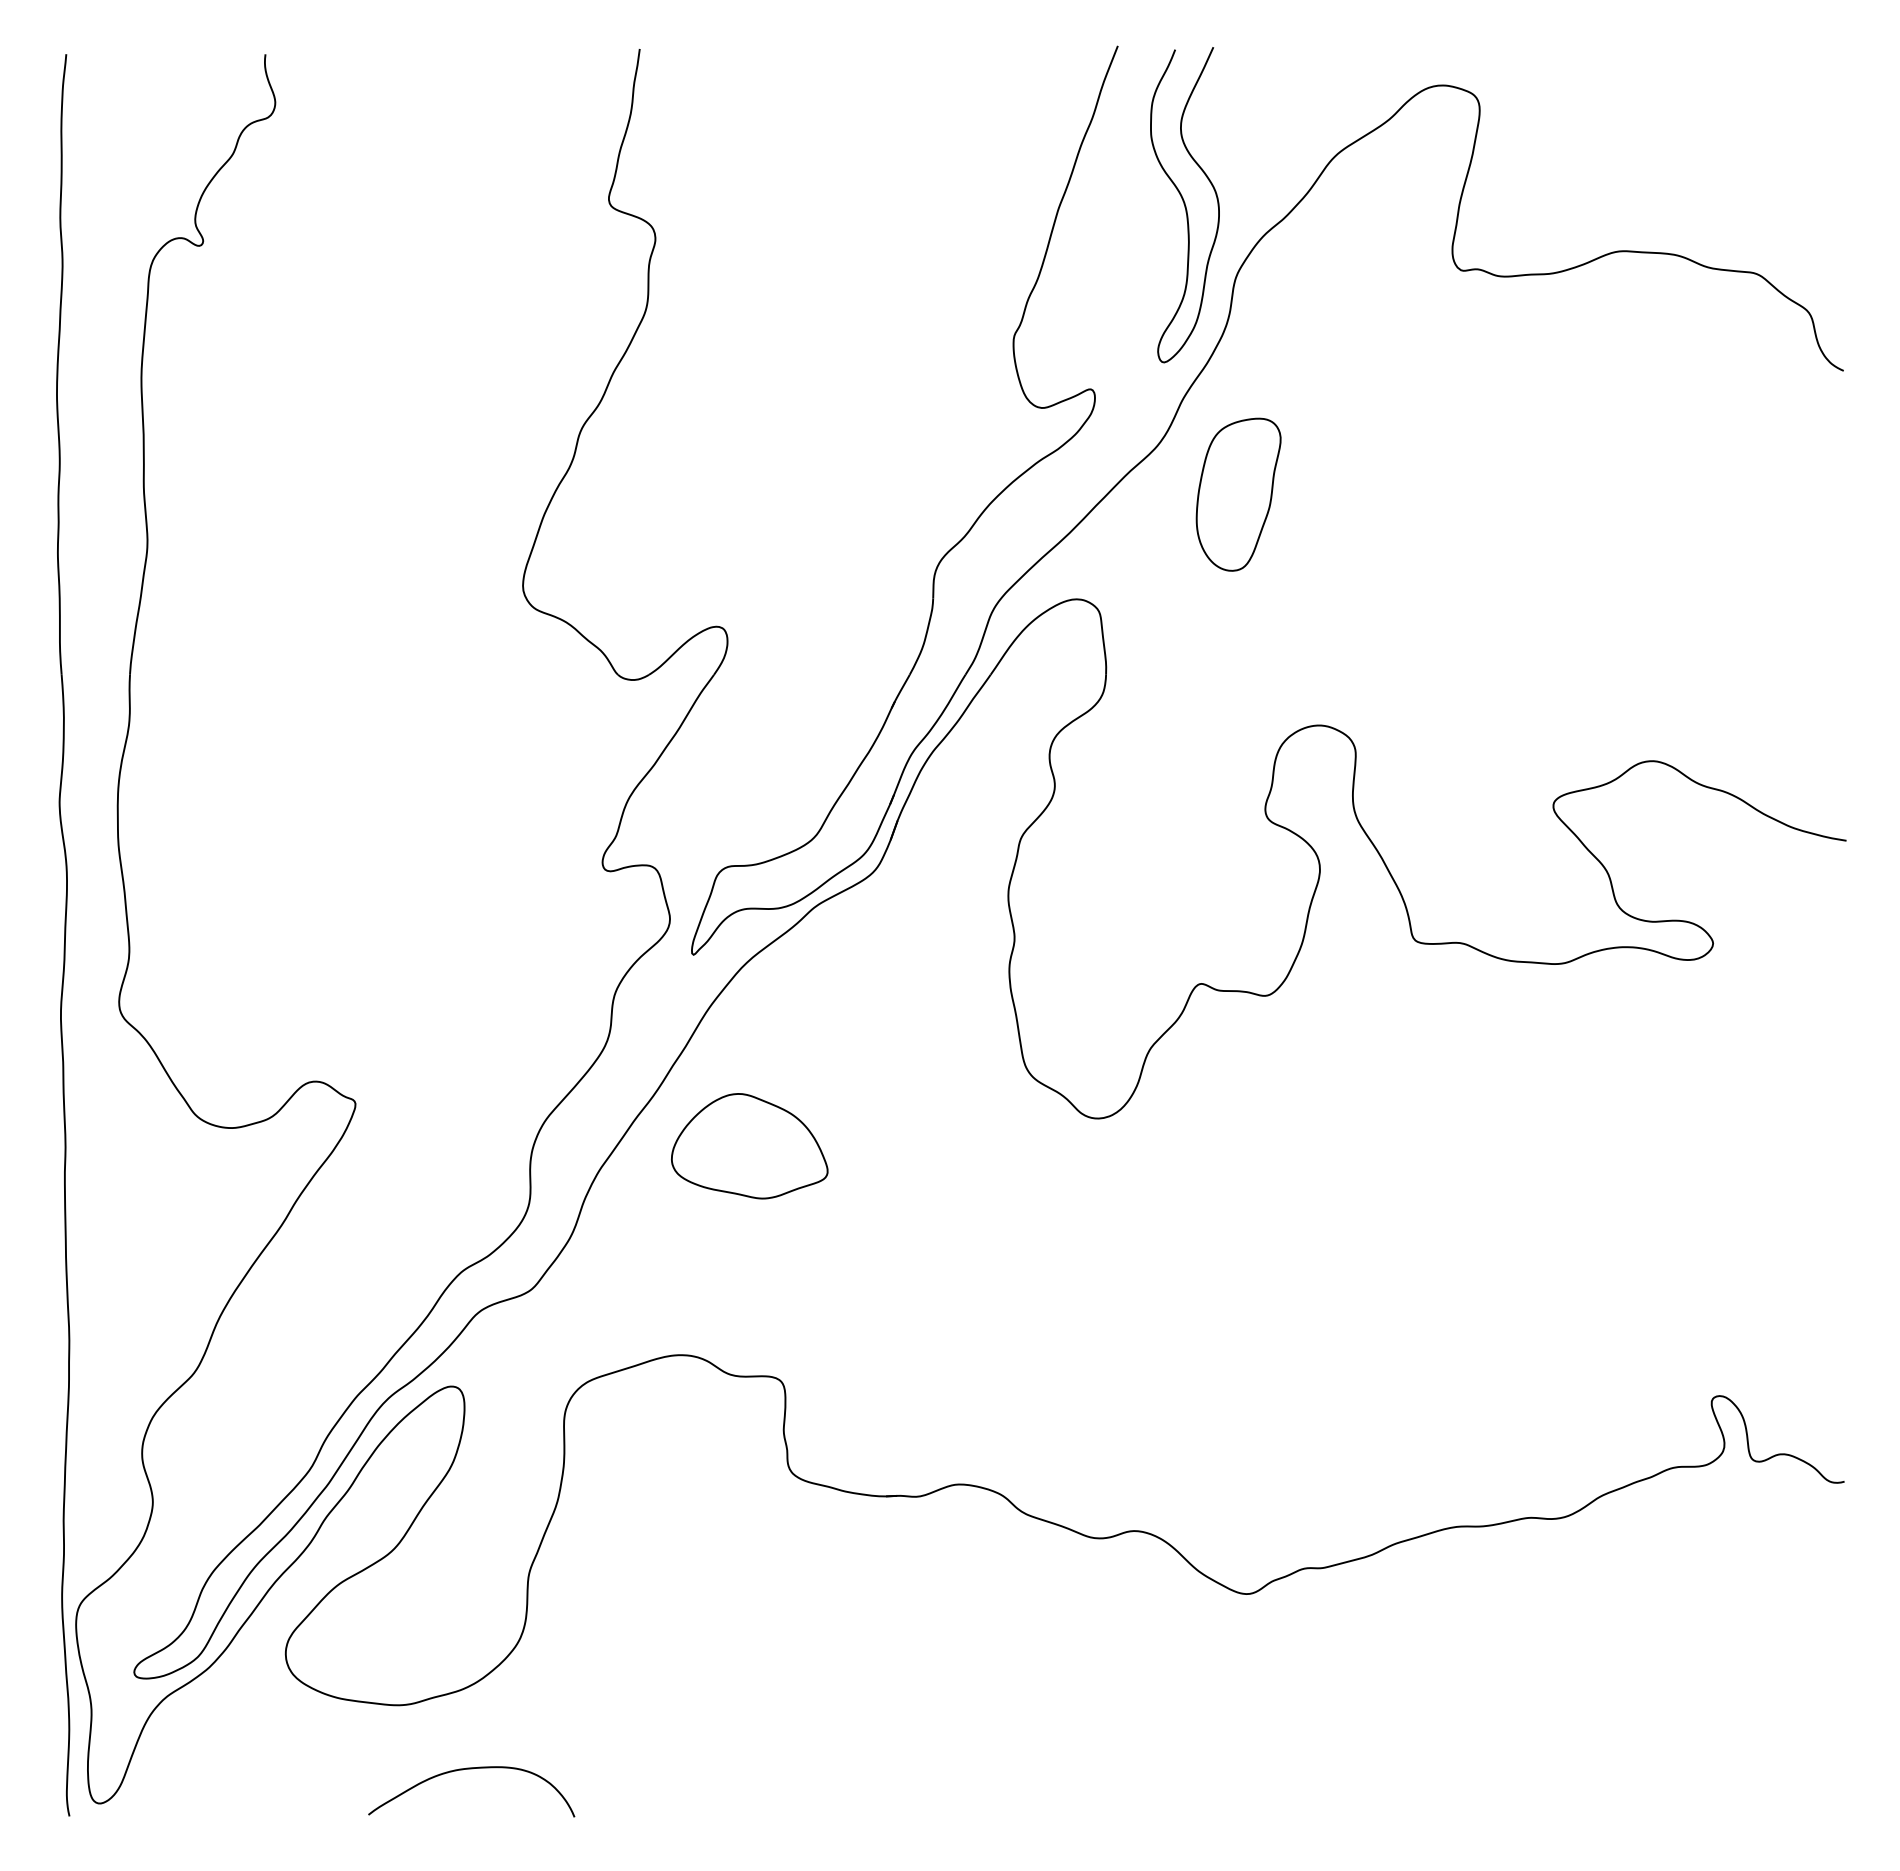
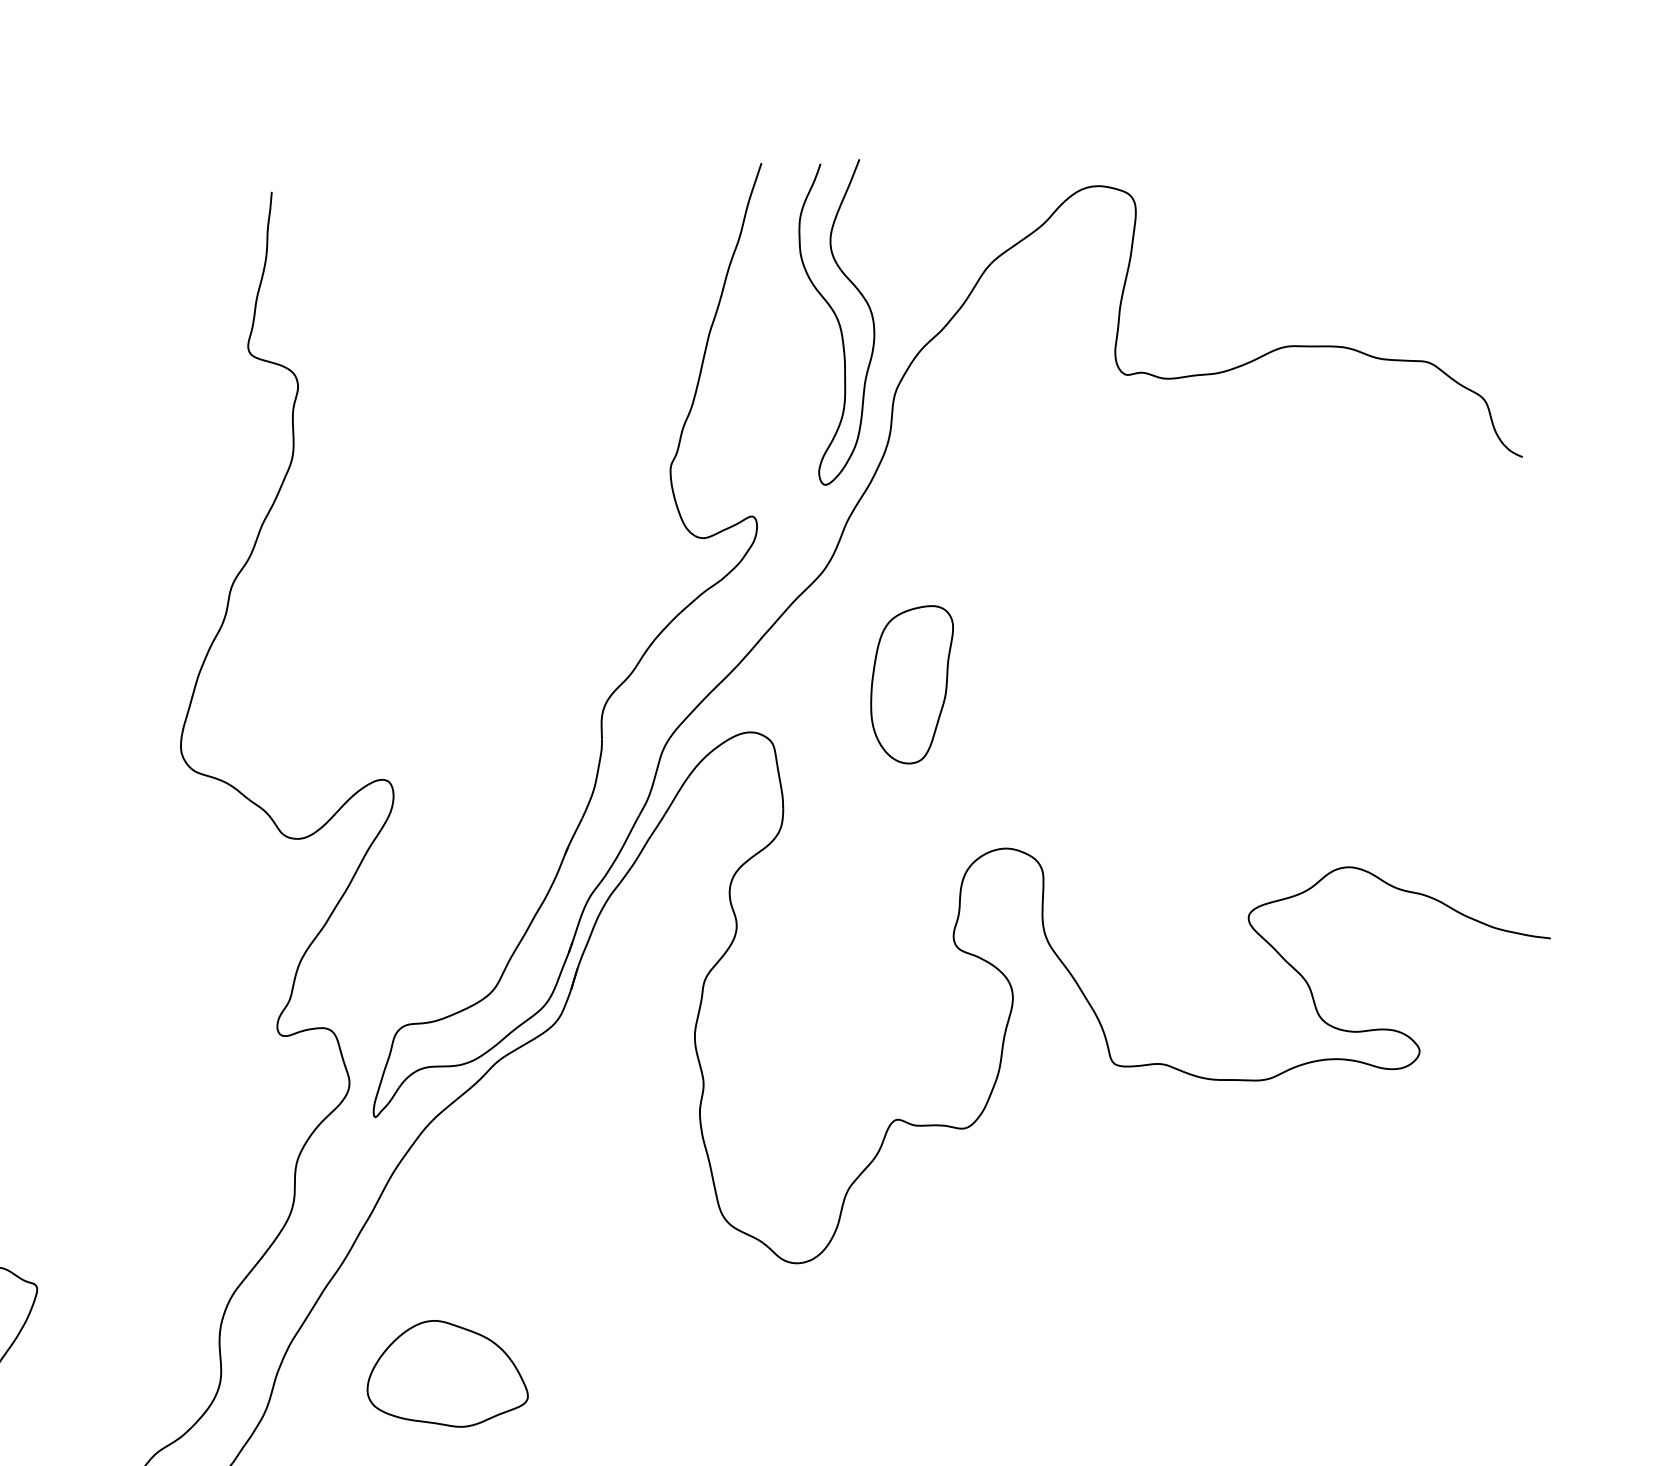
part: (1238, 494) -> (912, 684), moved
part: (749, 1146) -> (446, 1374), moved

